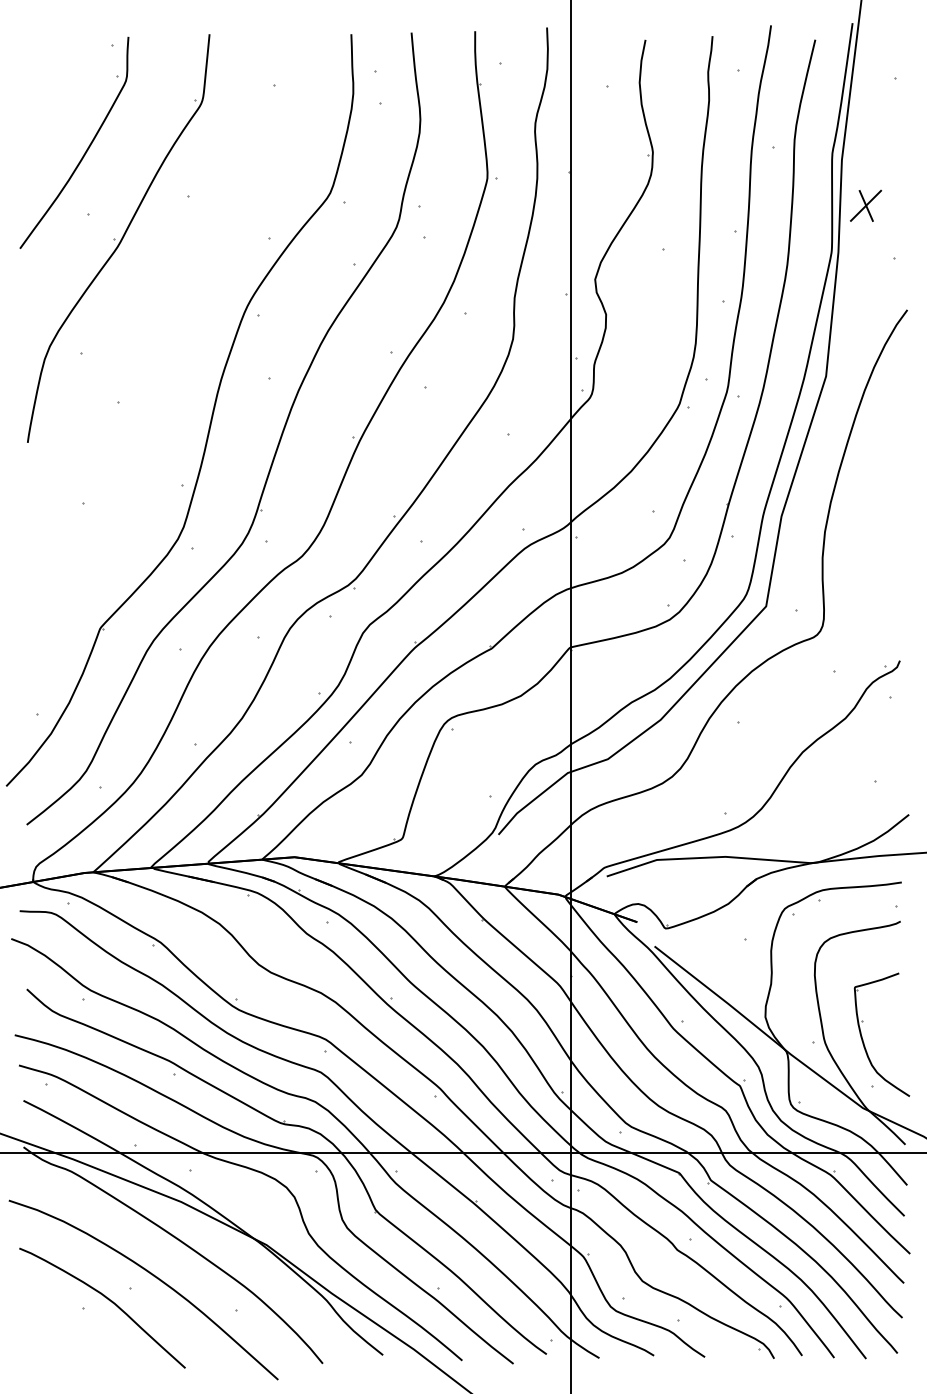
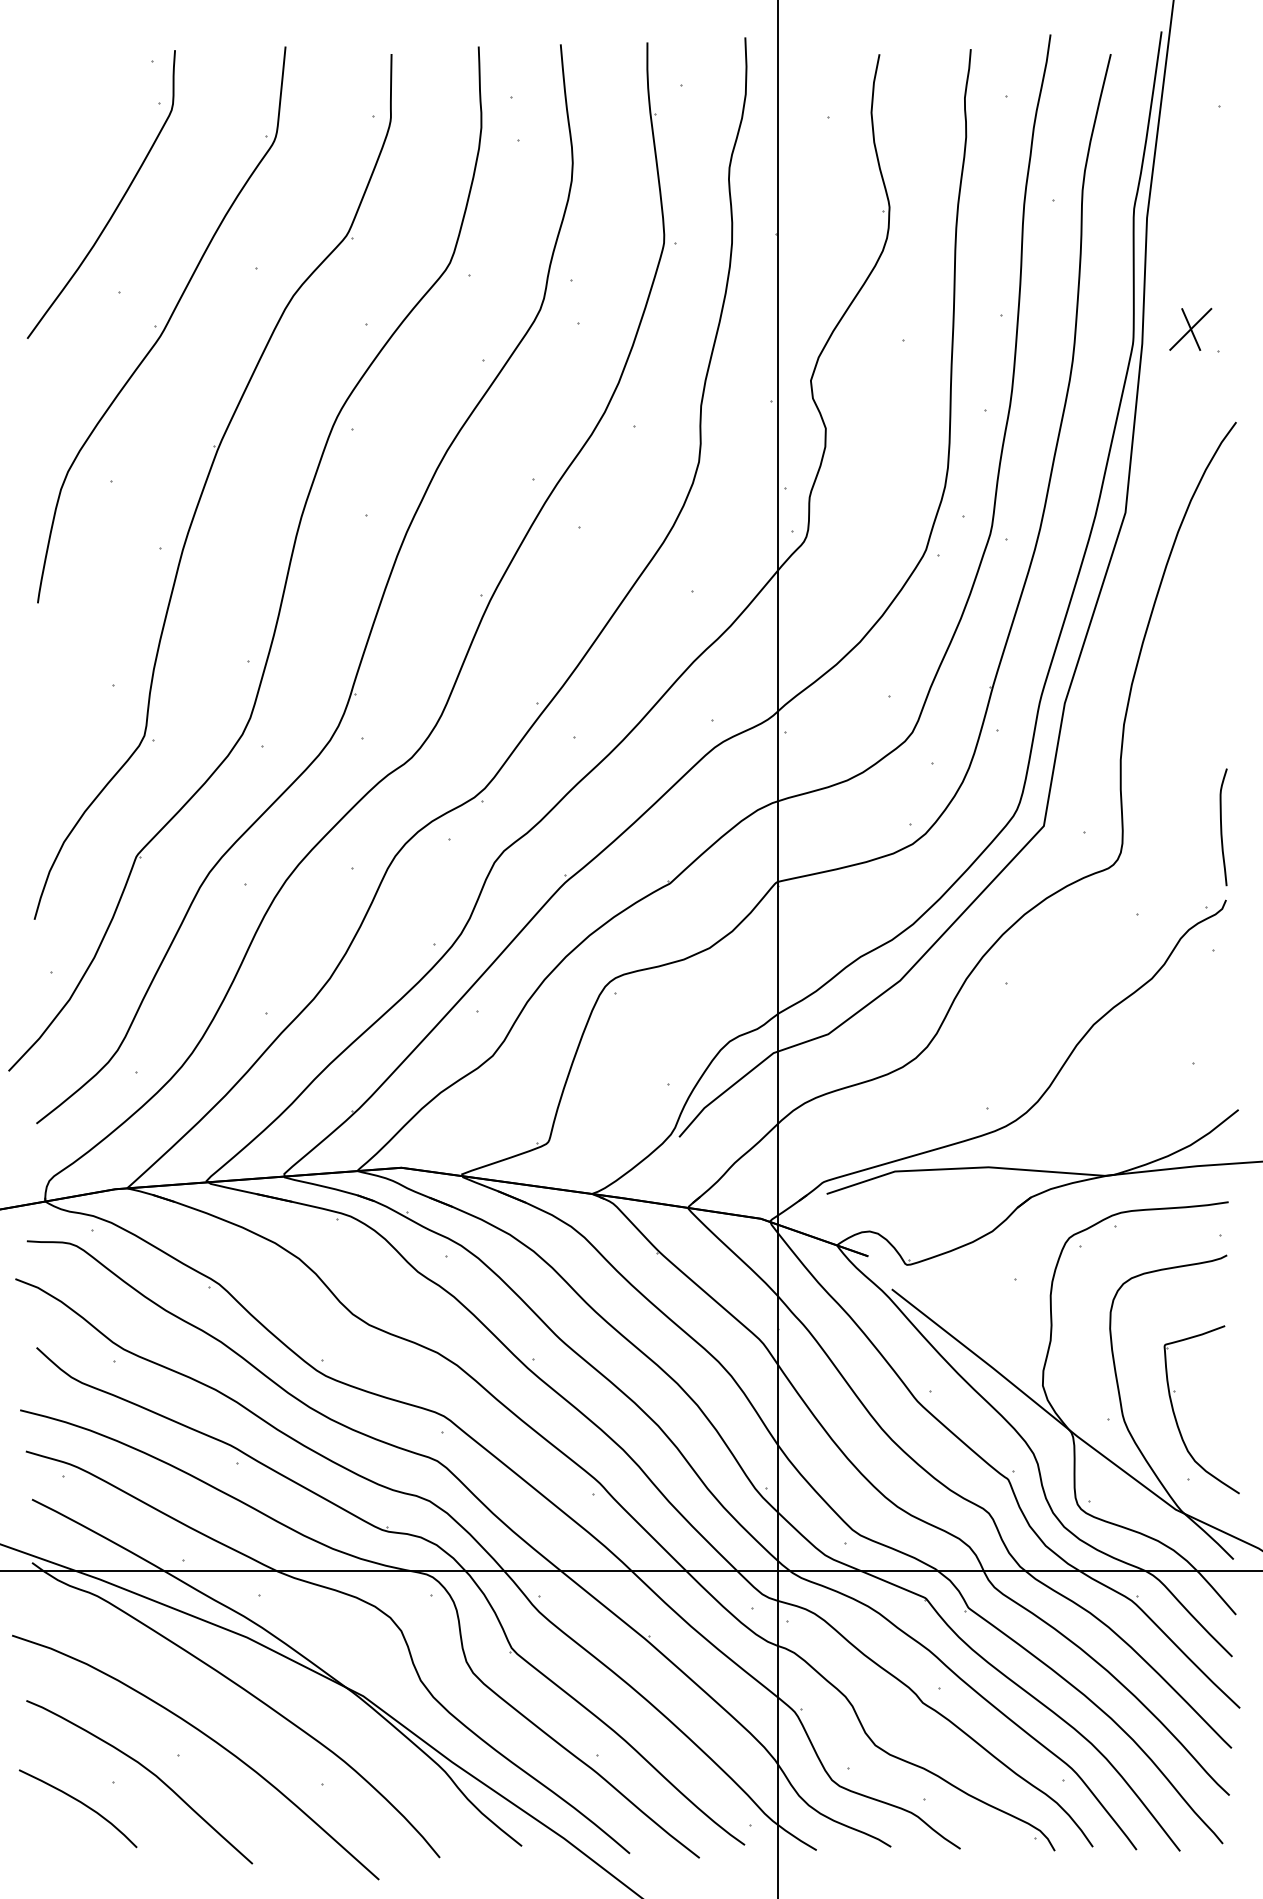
part: (866, 205) -> (1191, 328), moved
part: (156, 357) -> (213, 486), added
curve: (897, 607) -> (1222, 827), added
curve: (59, 1324) -> (81, 1804), added

